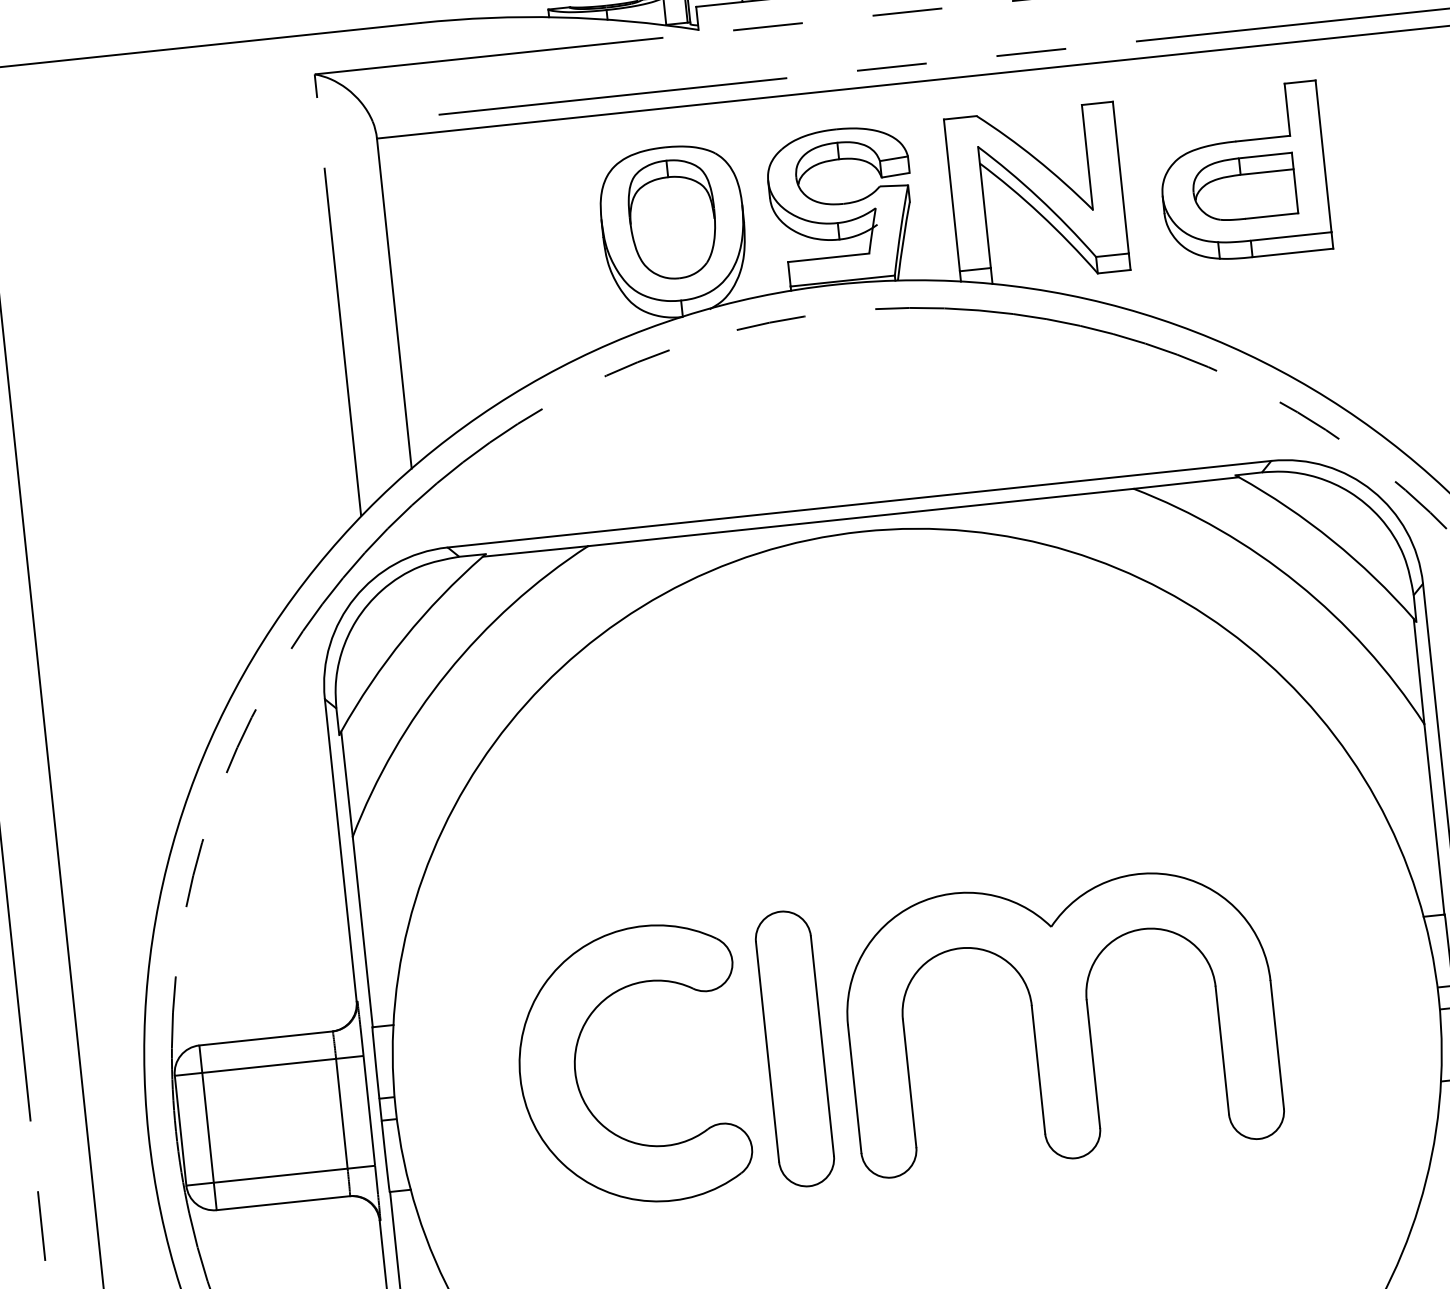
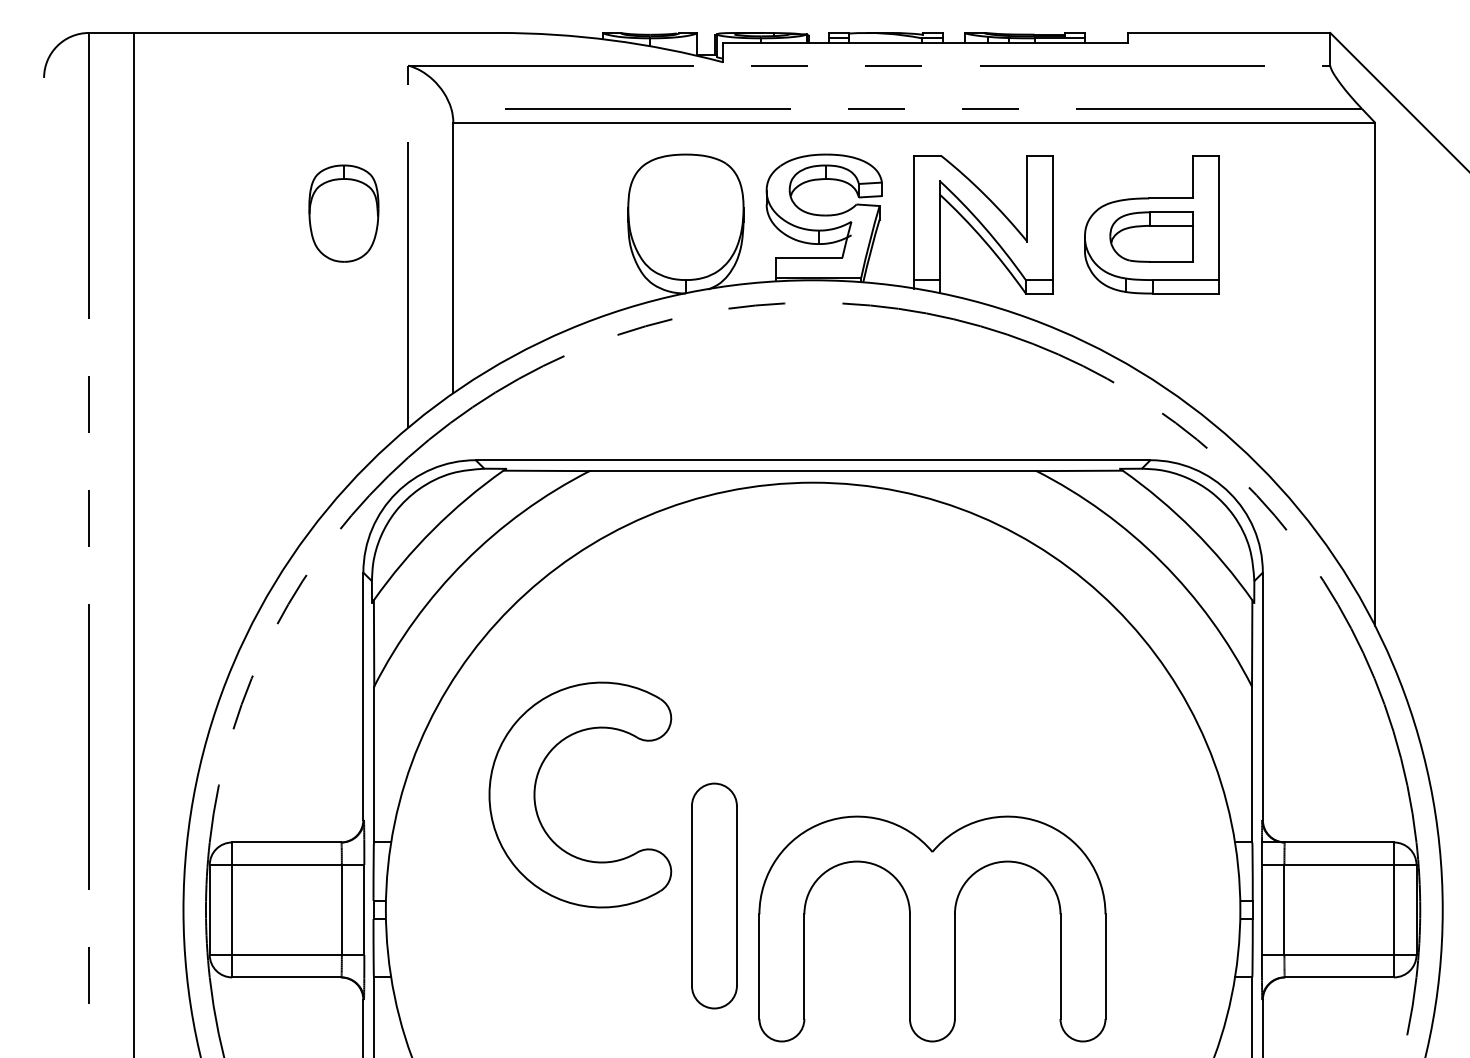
part: (672, 219) -> (343, 213), moved
part: (1061, 1020) -> (932, 928), moved
part: (576, 1060) -> (536, 785), moved

